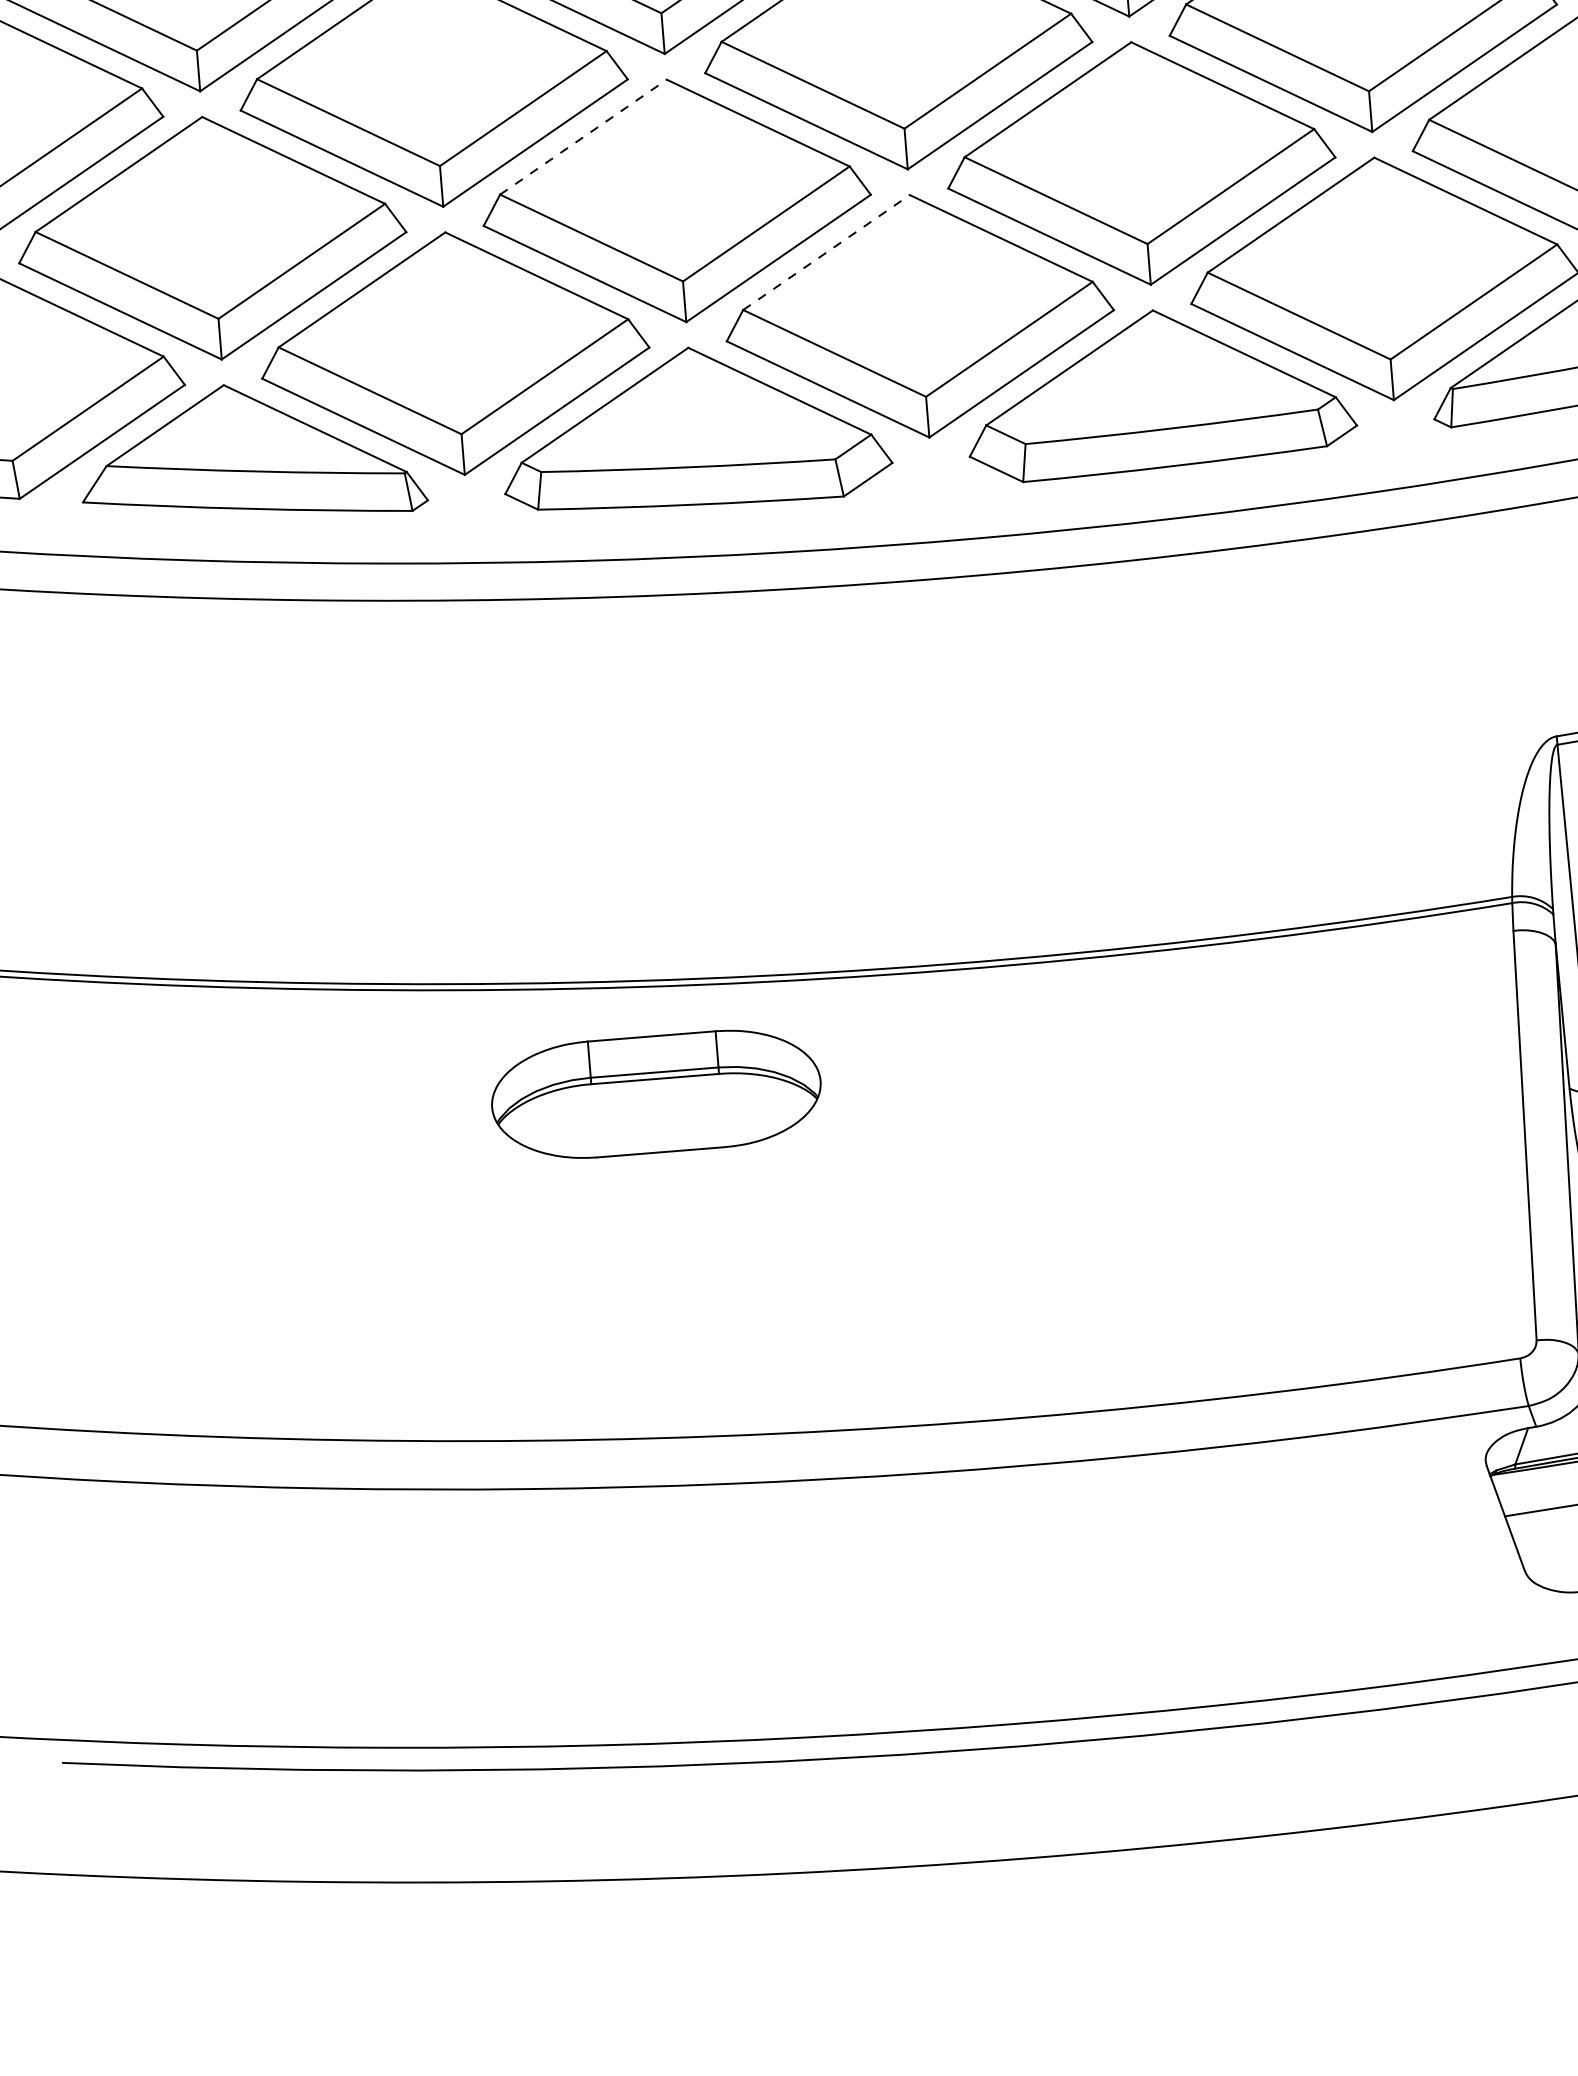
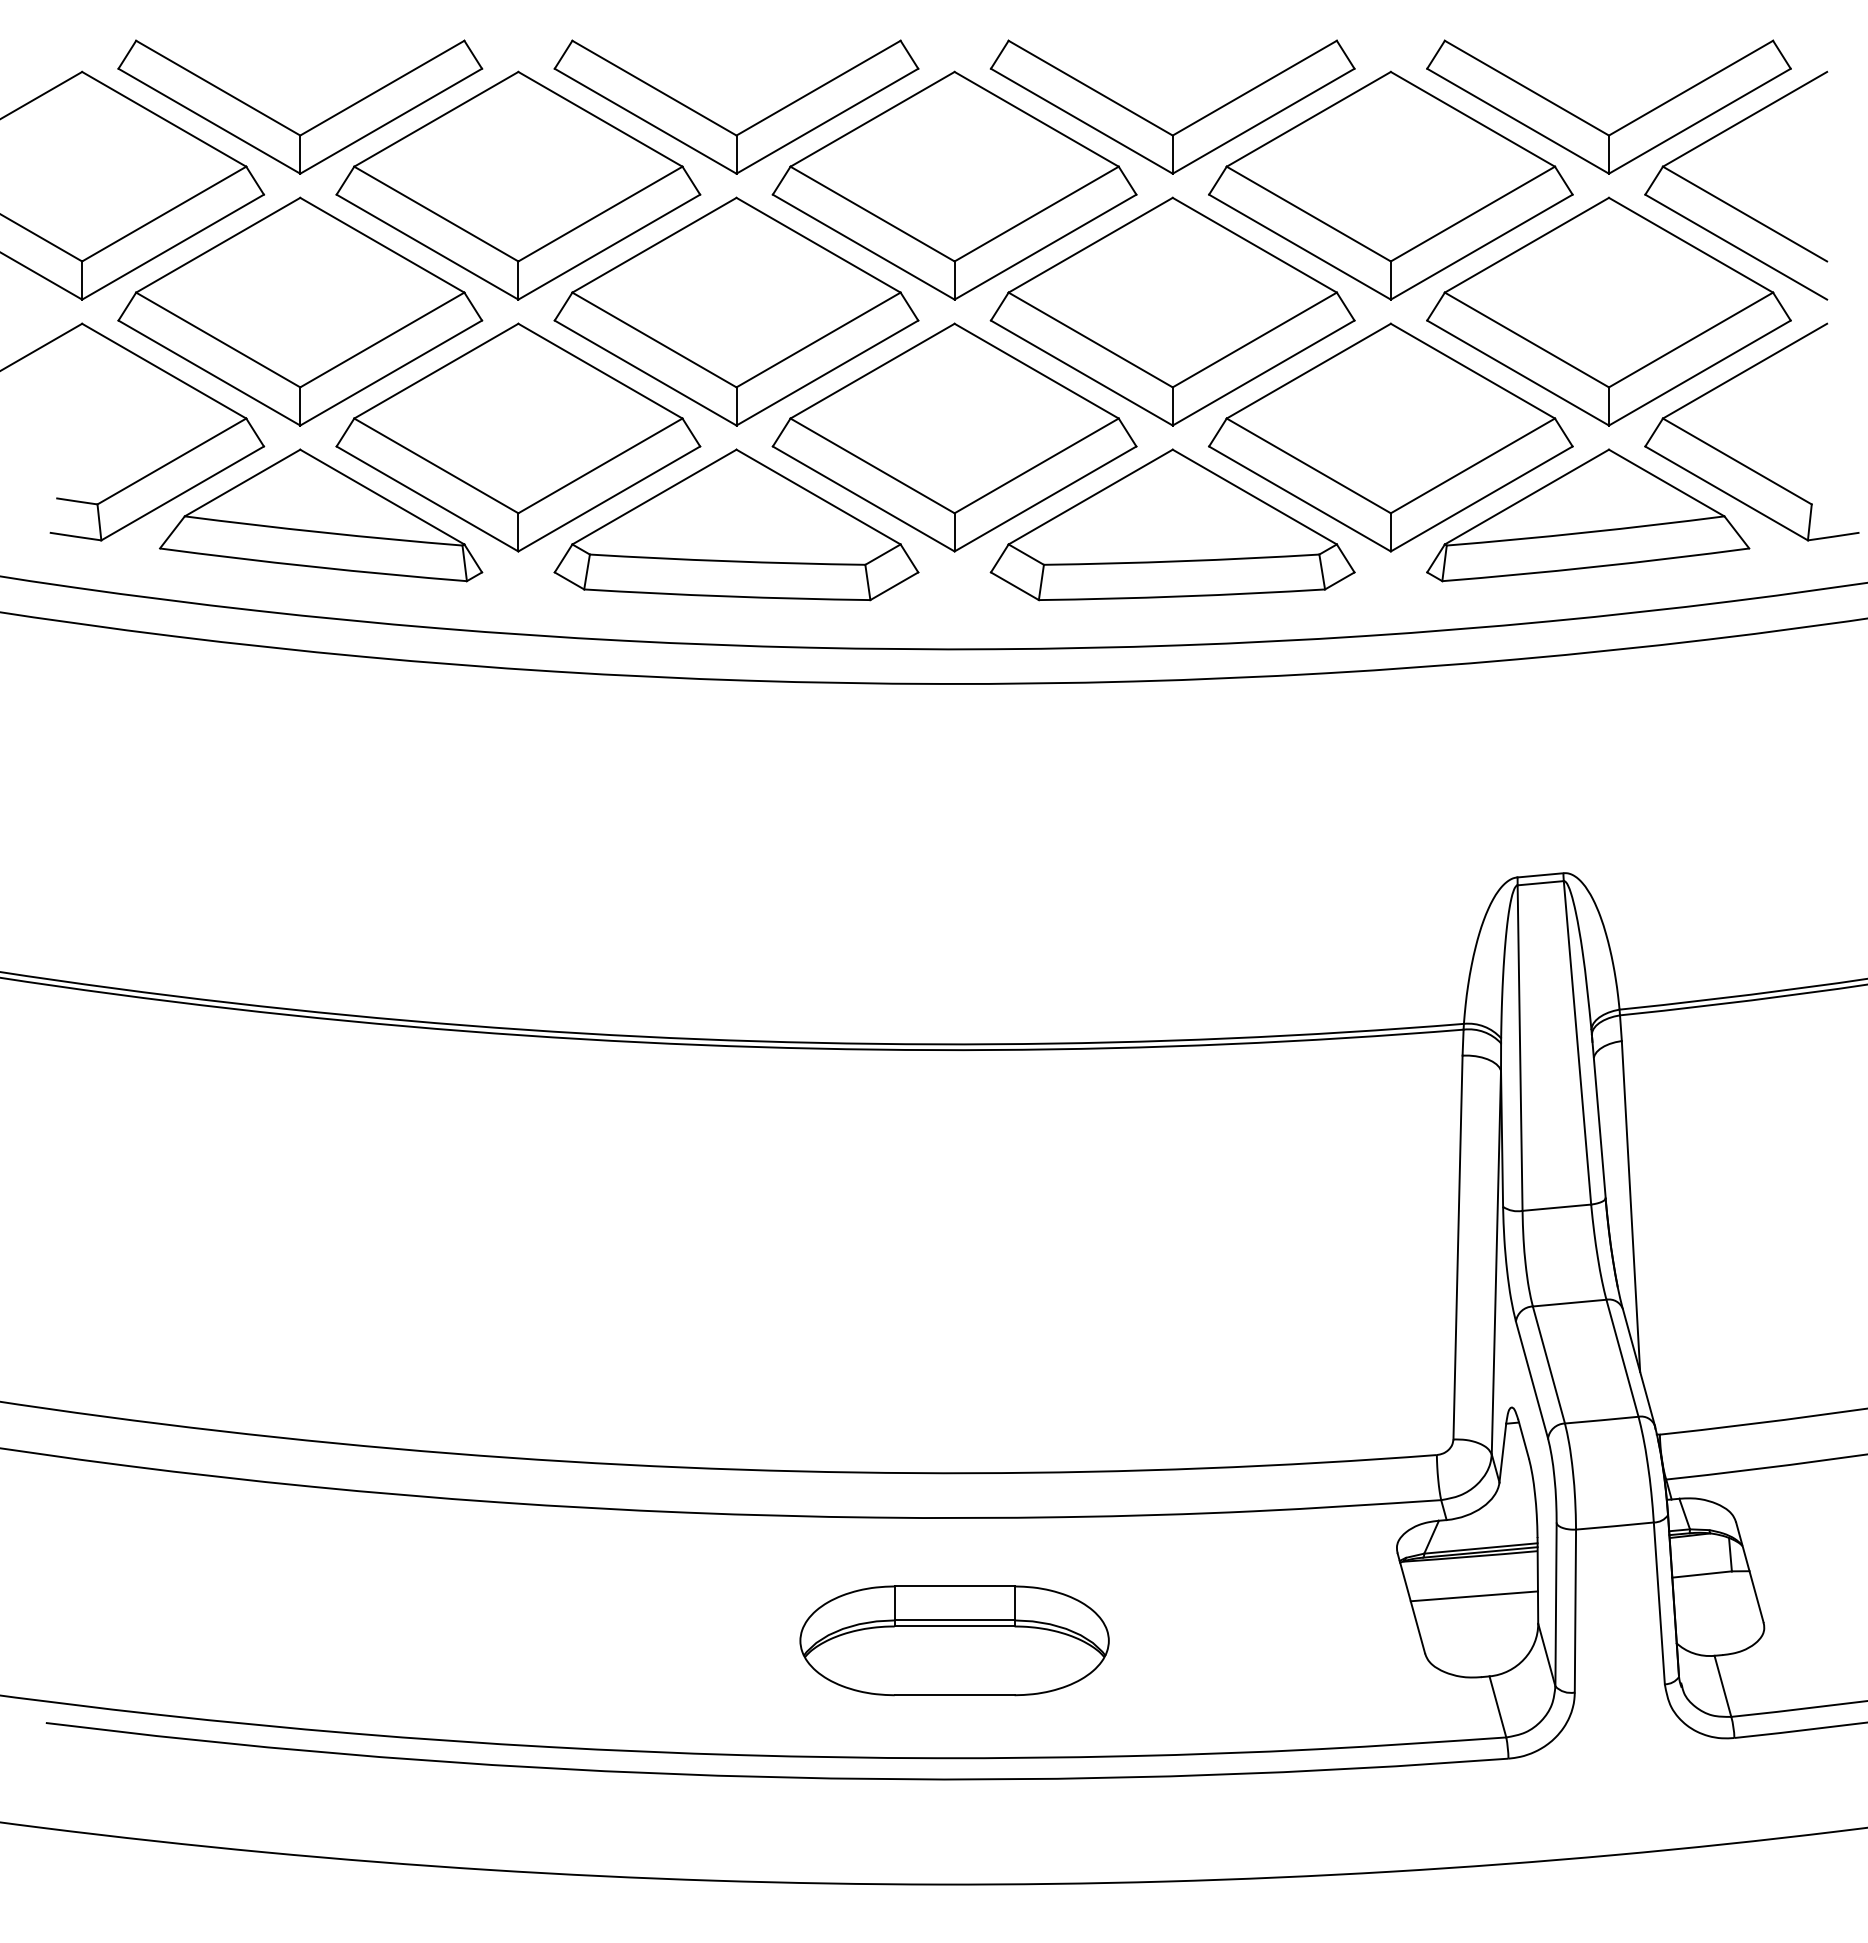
line: (583, 137) -> (654, 245), dashed -> solid
line: (826, 252) -> (872, 371), dashed -> solid
part: (656, 1094) -> (954, 1640), moved

